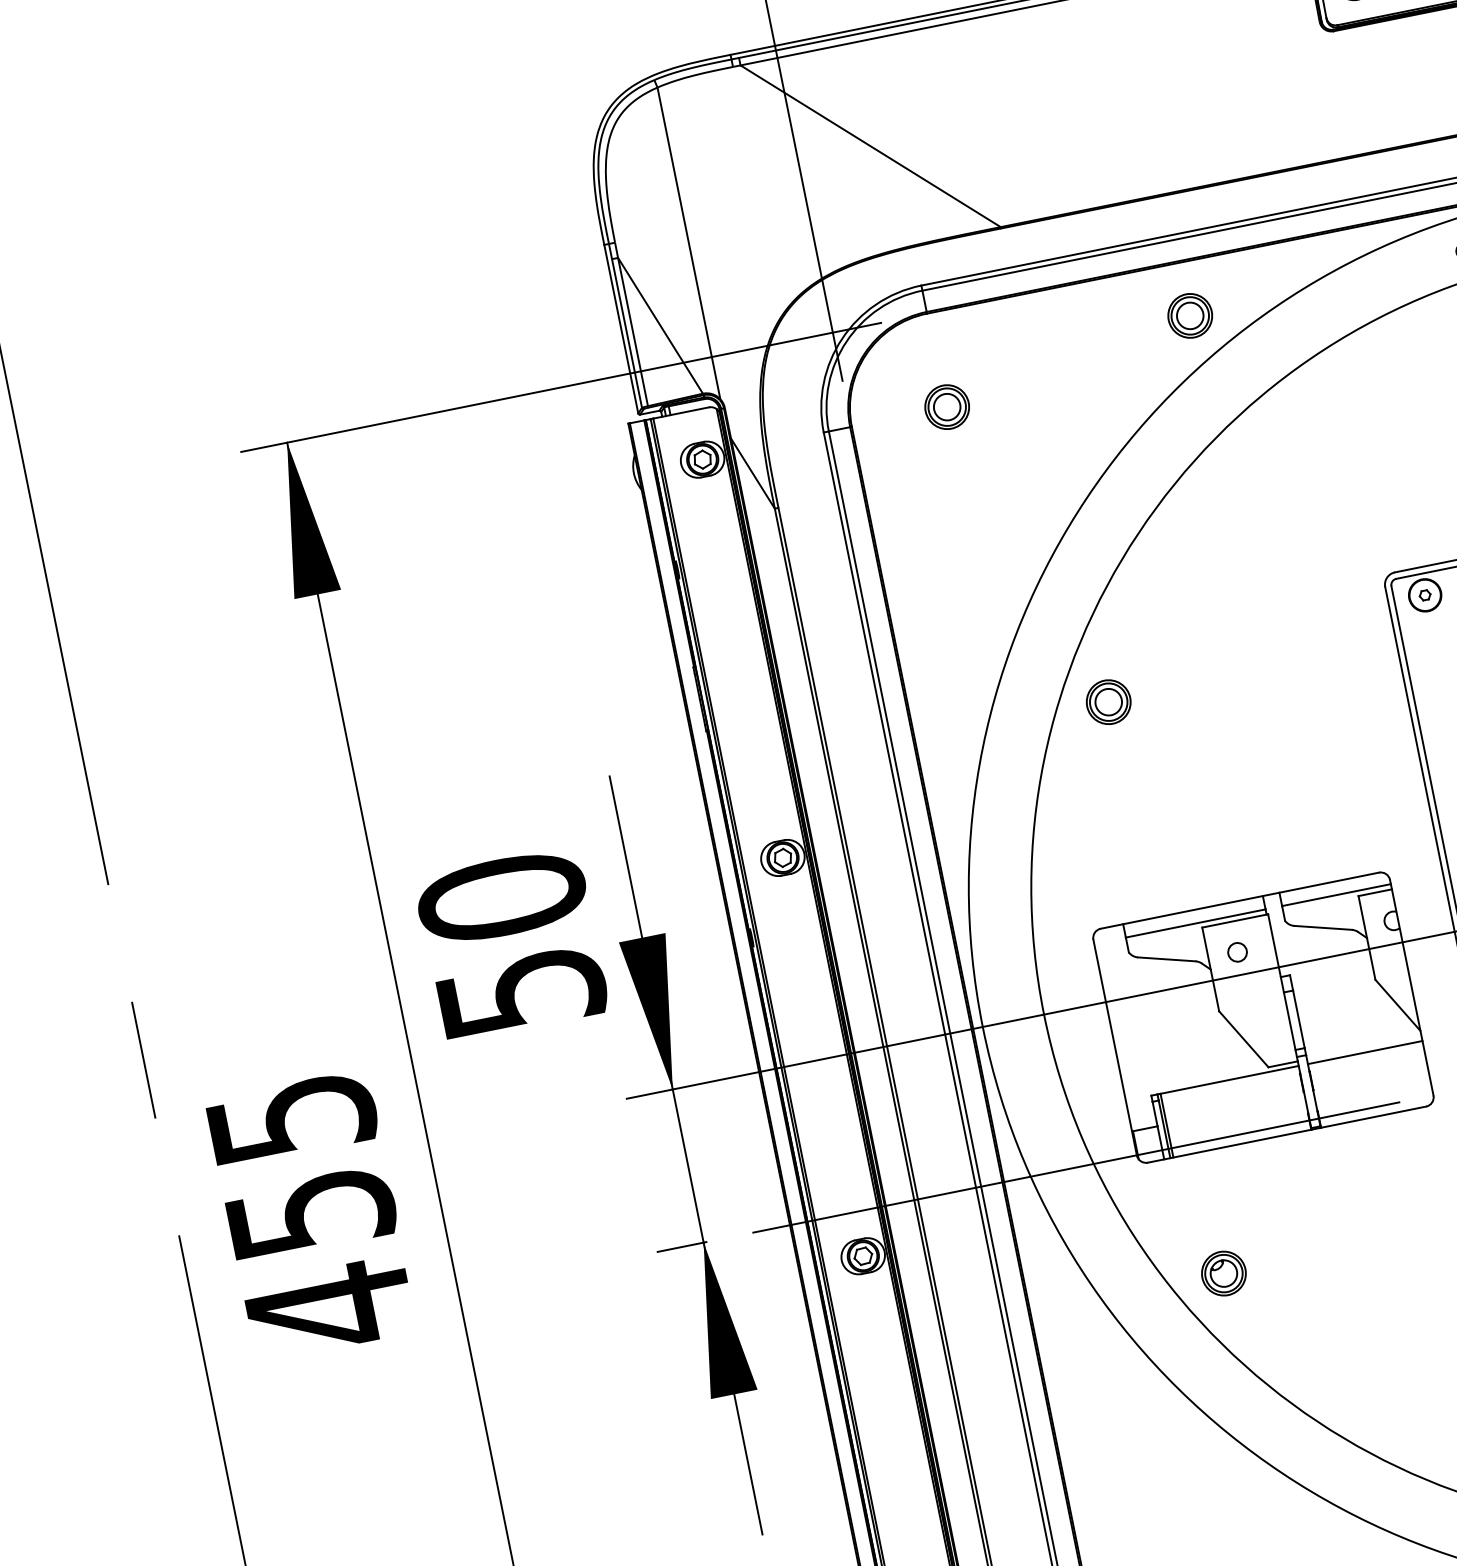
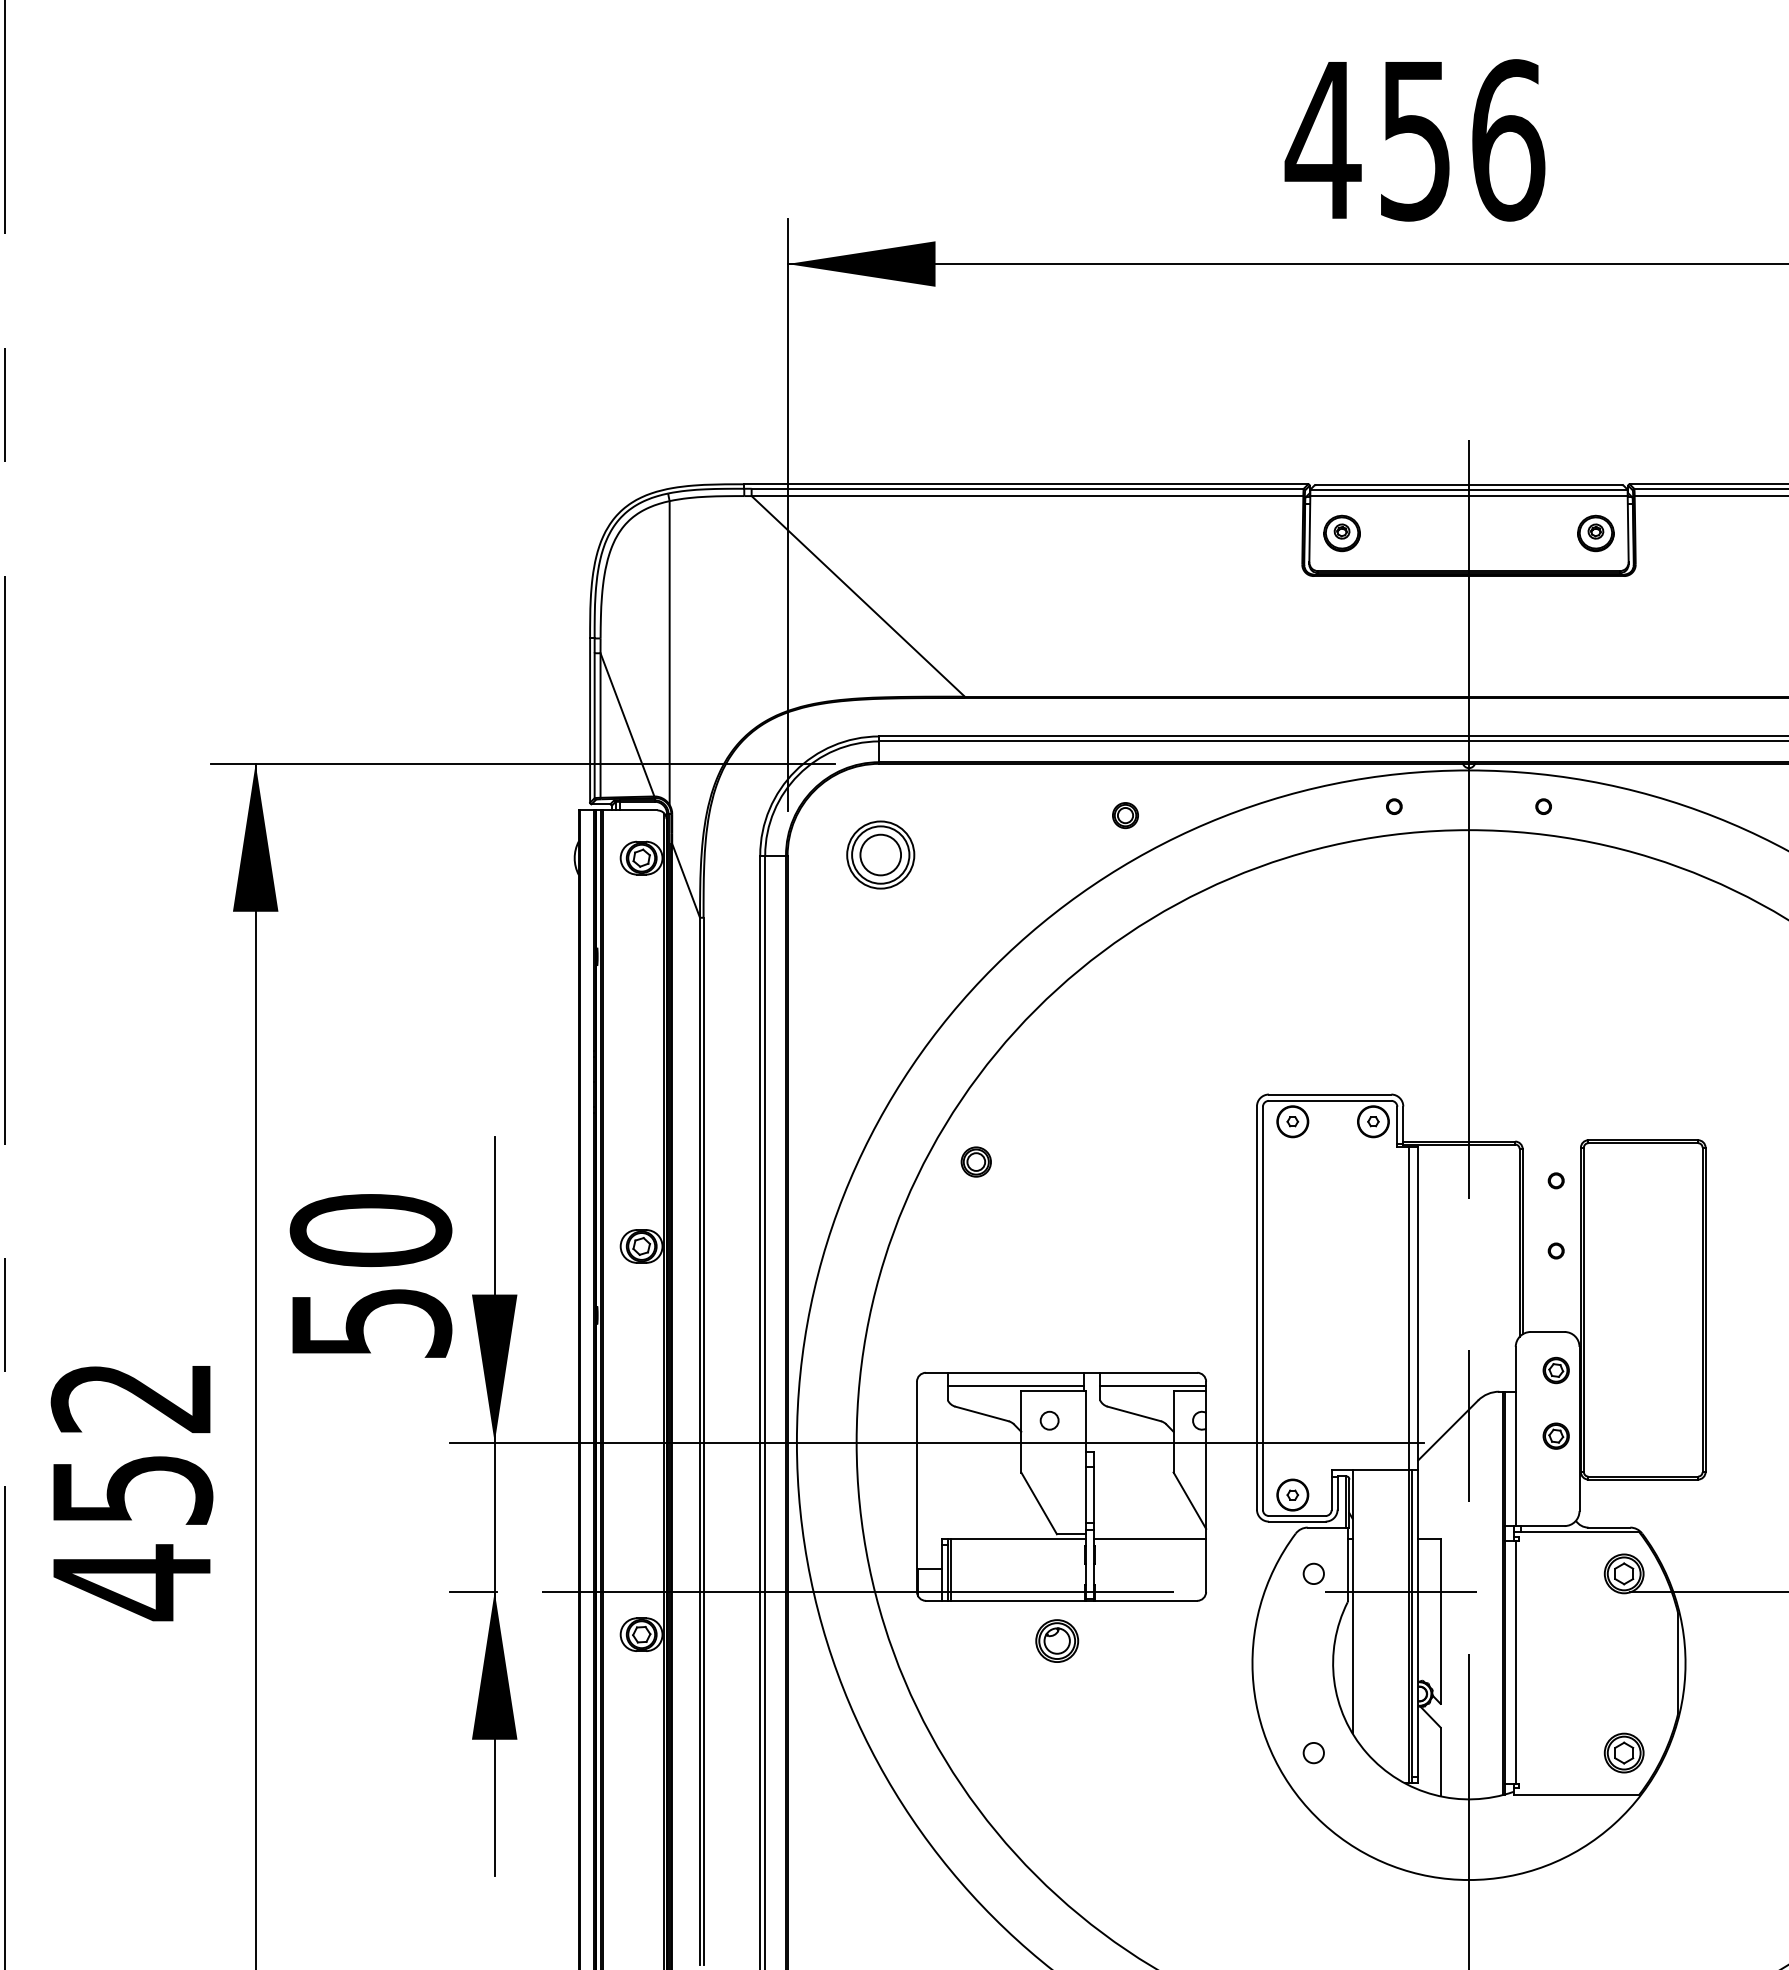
part: (1190, 315) -> (1125, 815), size x0.6
part: (947, 407) -> (880, 855), size x1.6
part: (1108, 701) -> (976, 1161), size x0.7
text: (291, 1119) -> (131, 1398), 455 -> 452
part: (1224, 1272) -> (1057, 1640), moved

